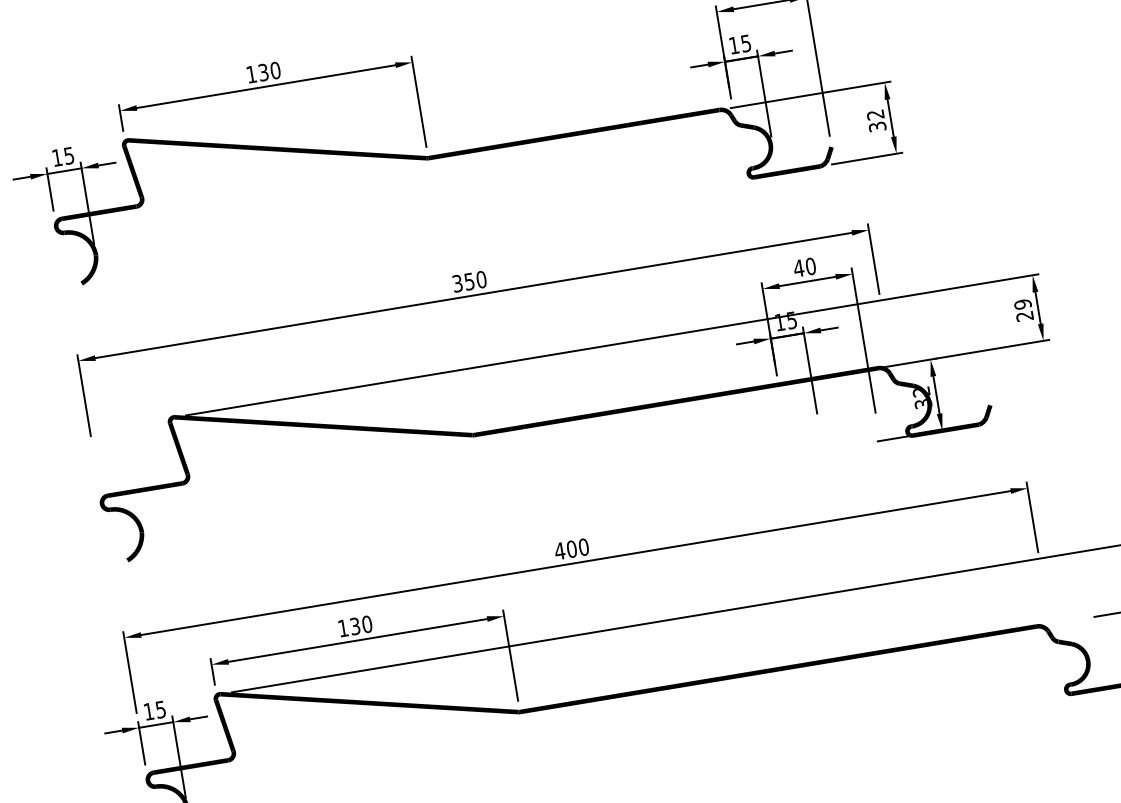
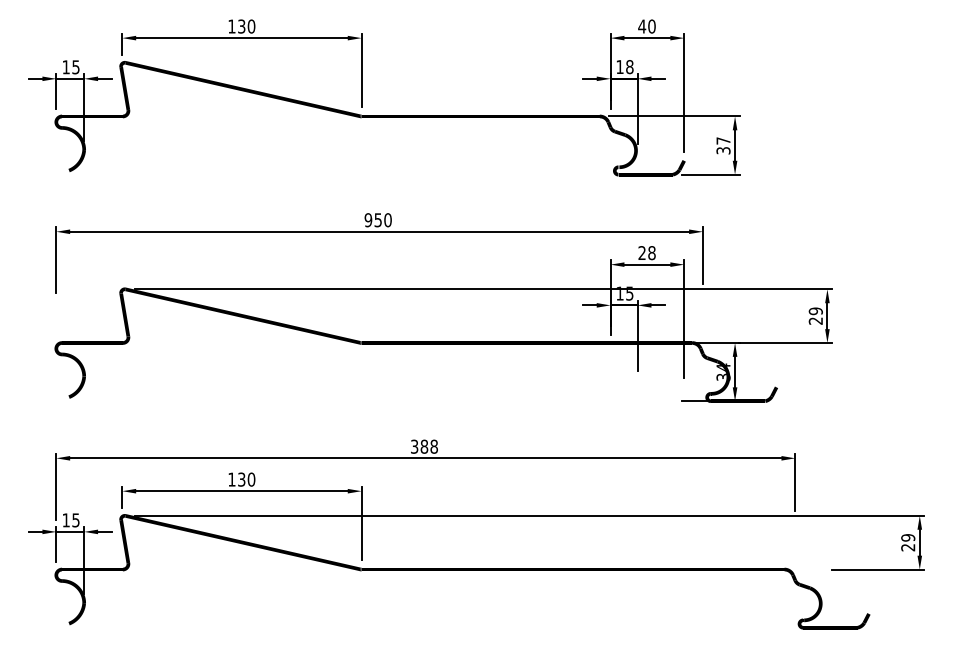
text: (745, 44) -> (629, 67), 15 -> 18
text: (875, 114) -> (723, 140), 32 -> 37
text: (804, 266) -> (646, 252), 40 -> 28
text: (457, 283) -> (368, 220), 350 -> 950
text: (921, 391) -> (723, 367), 32 -> 34
text: (571, 548) -> (424, 446), 400 -> 388

